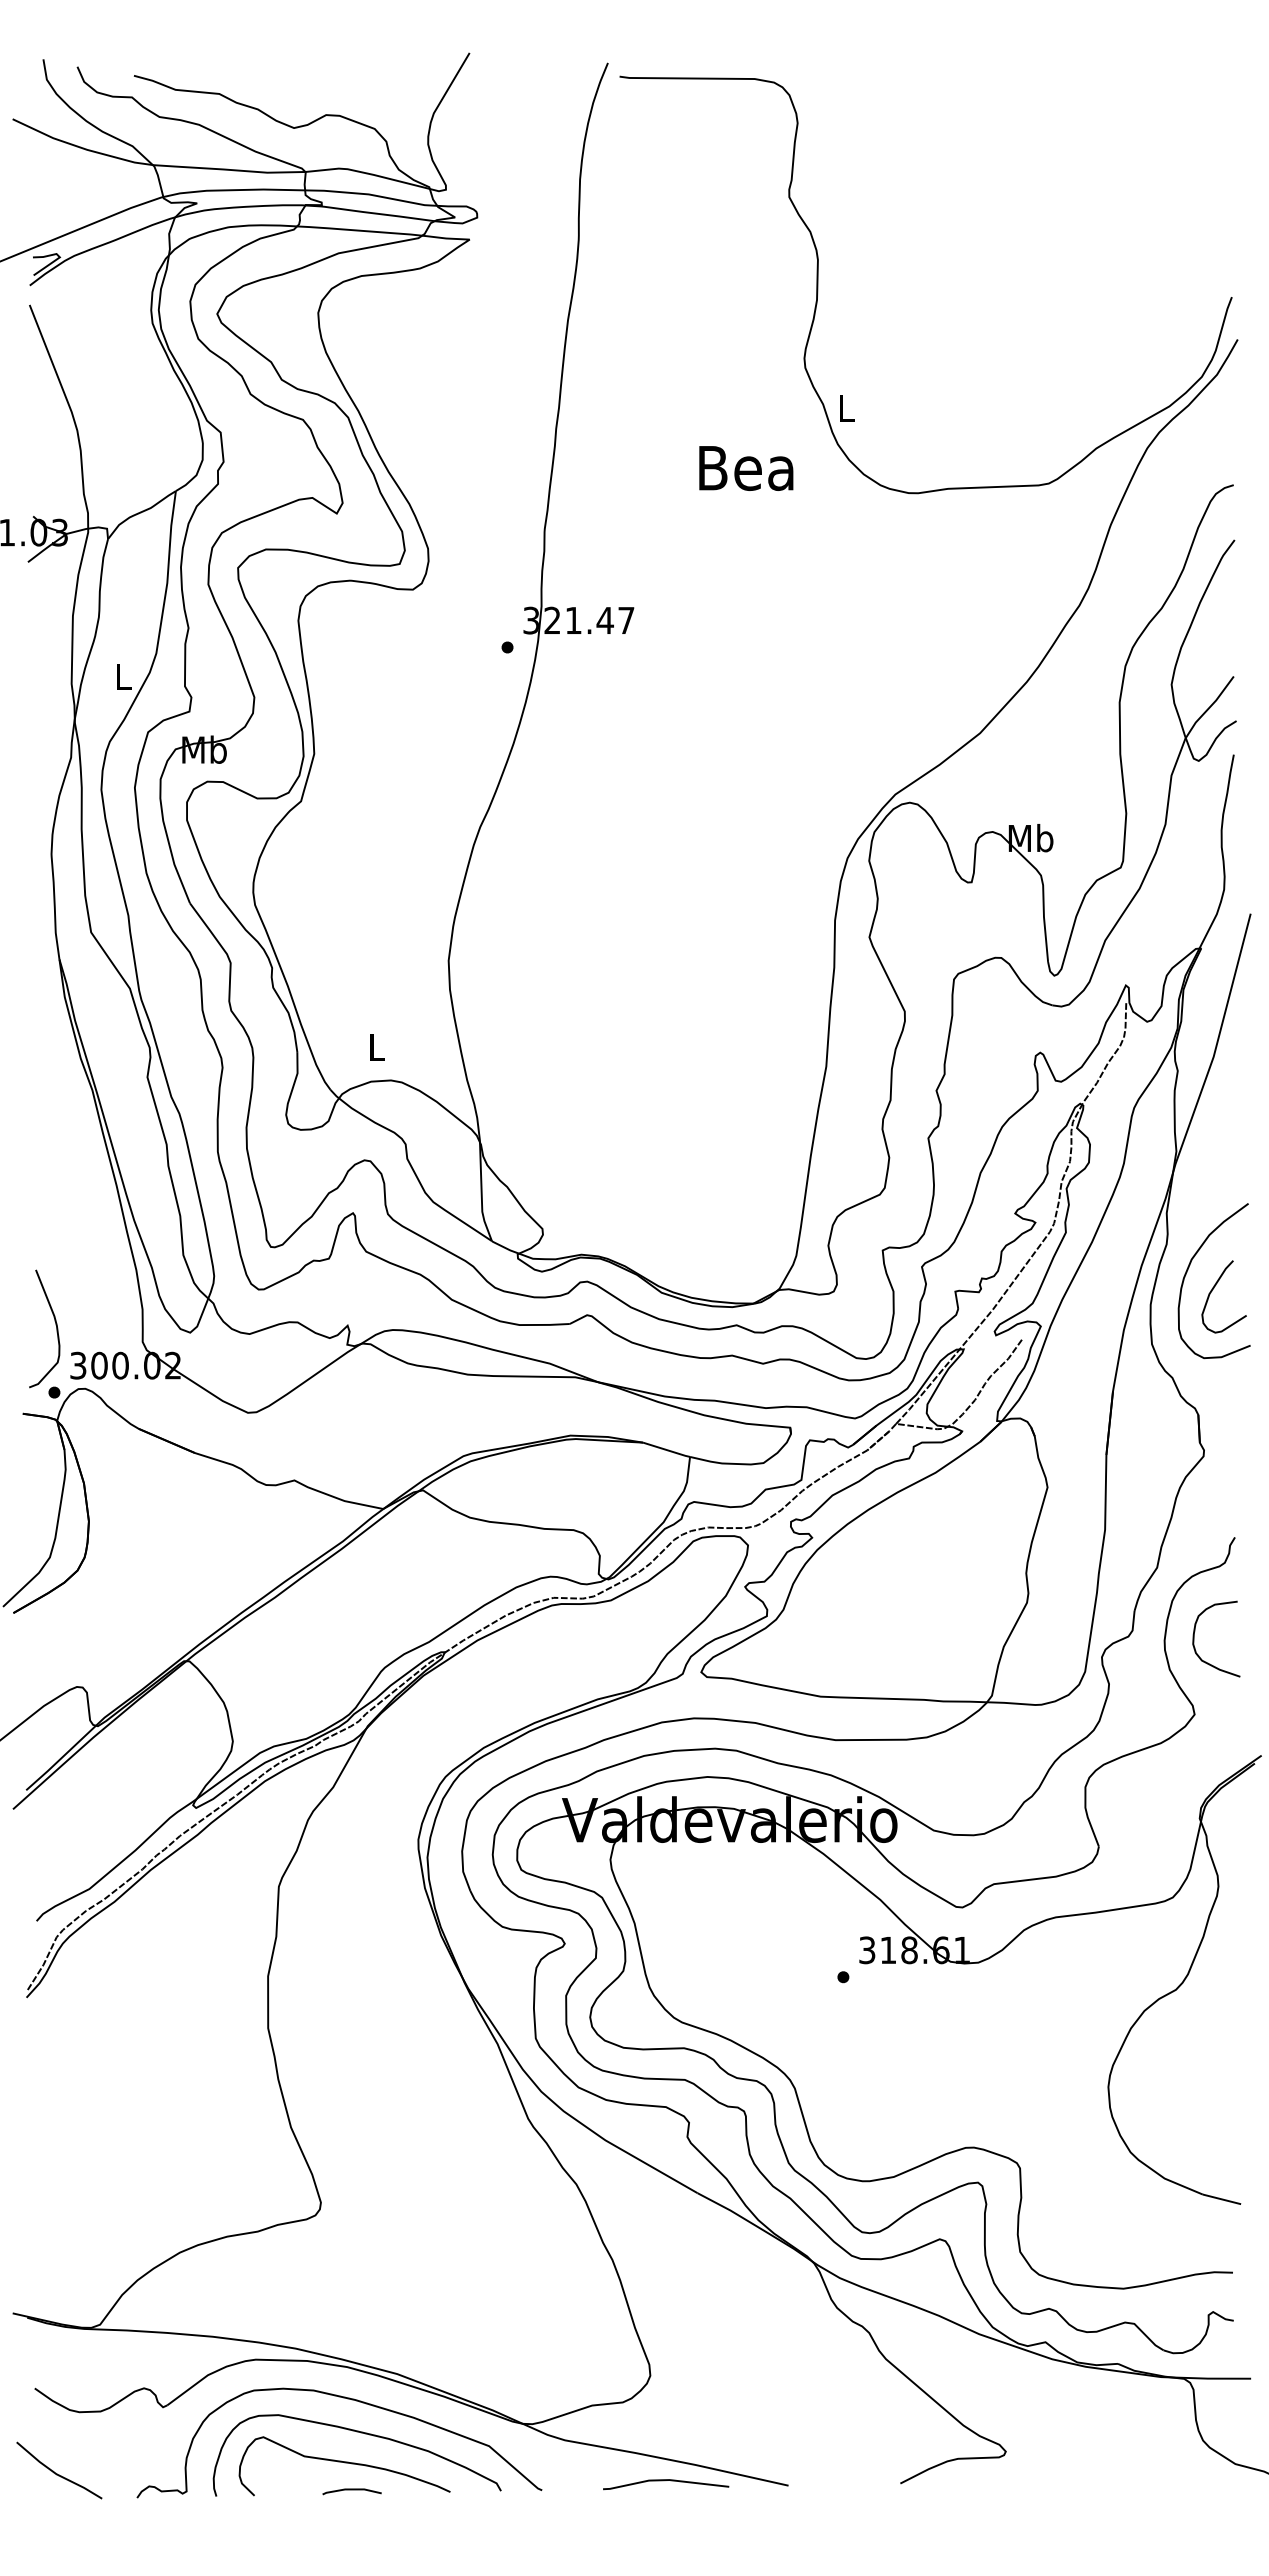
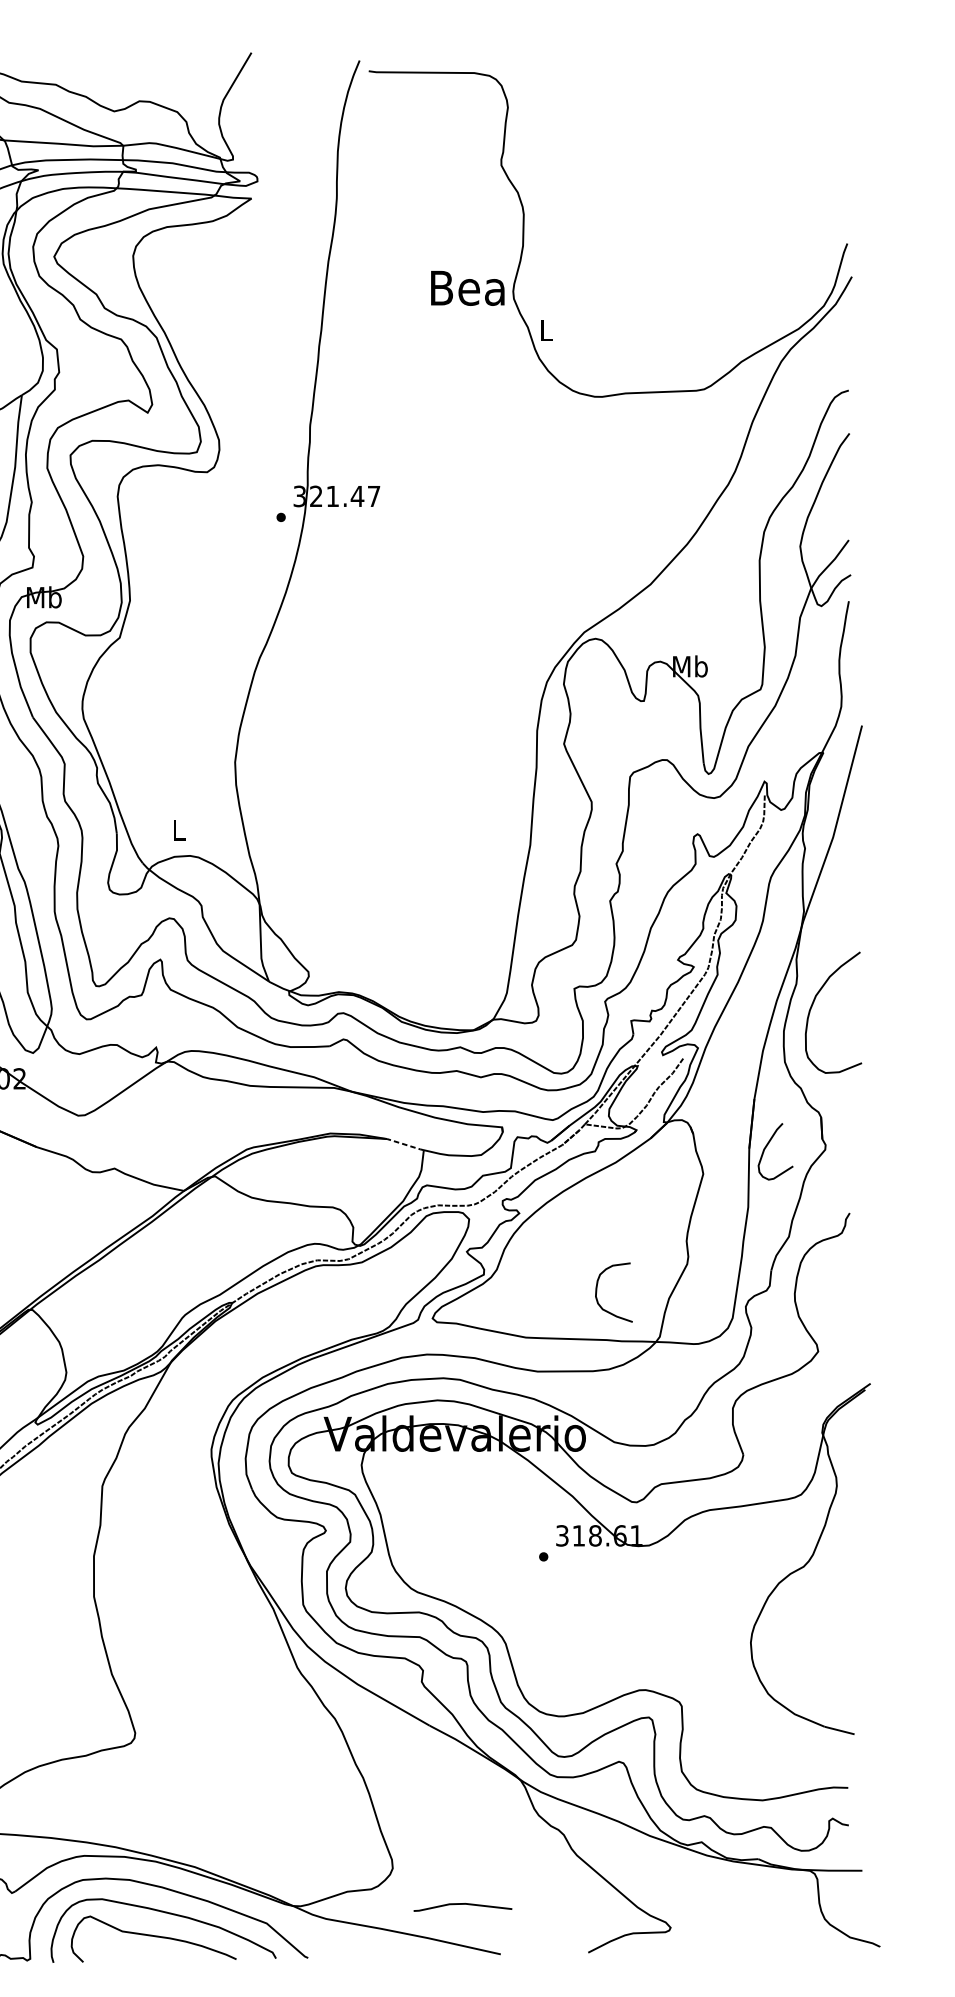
text: (746, 468) -> (467, 288), moved
curve: (1214, 1288) -> (768, 1145), moved
line: (666, 1449) -> (405, 1144), solid -> dashed
curve: (1194, 1638) -> (596, 1292), moved
line: (665, 2481) -> (462, 1904), moved
line: (351, 2490) -> (159, 1958), removed

